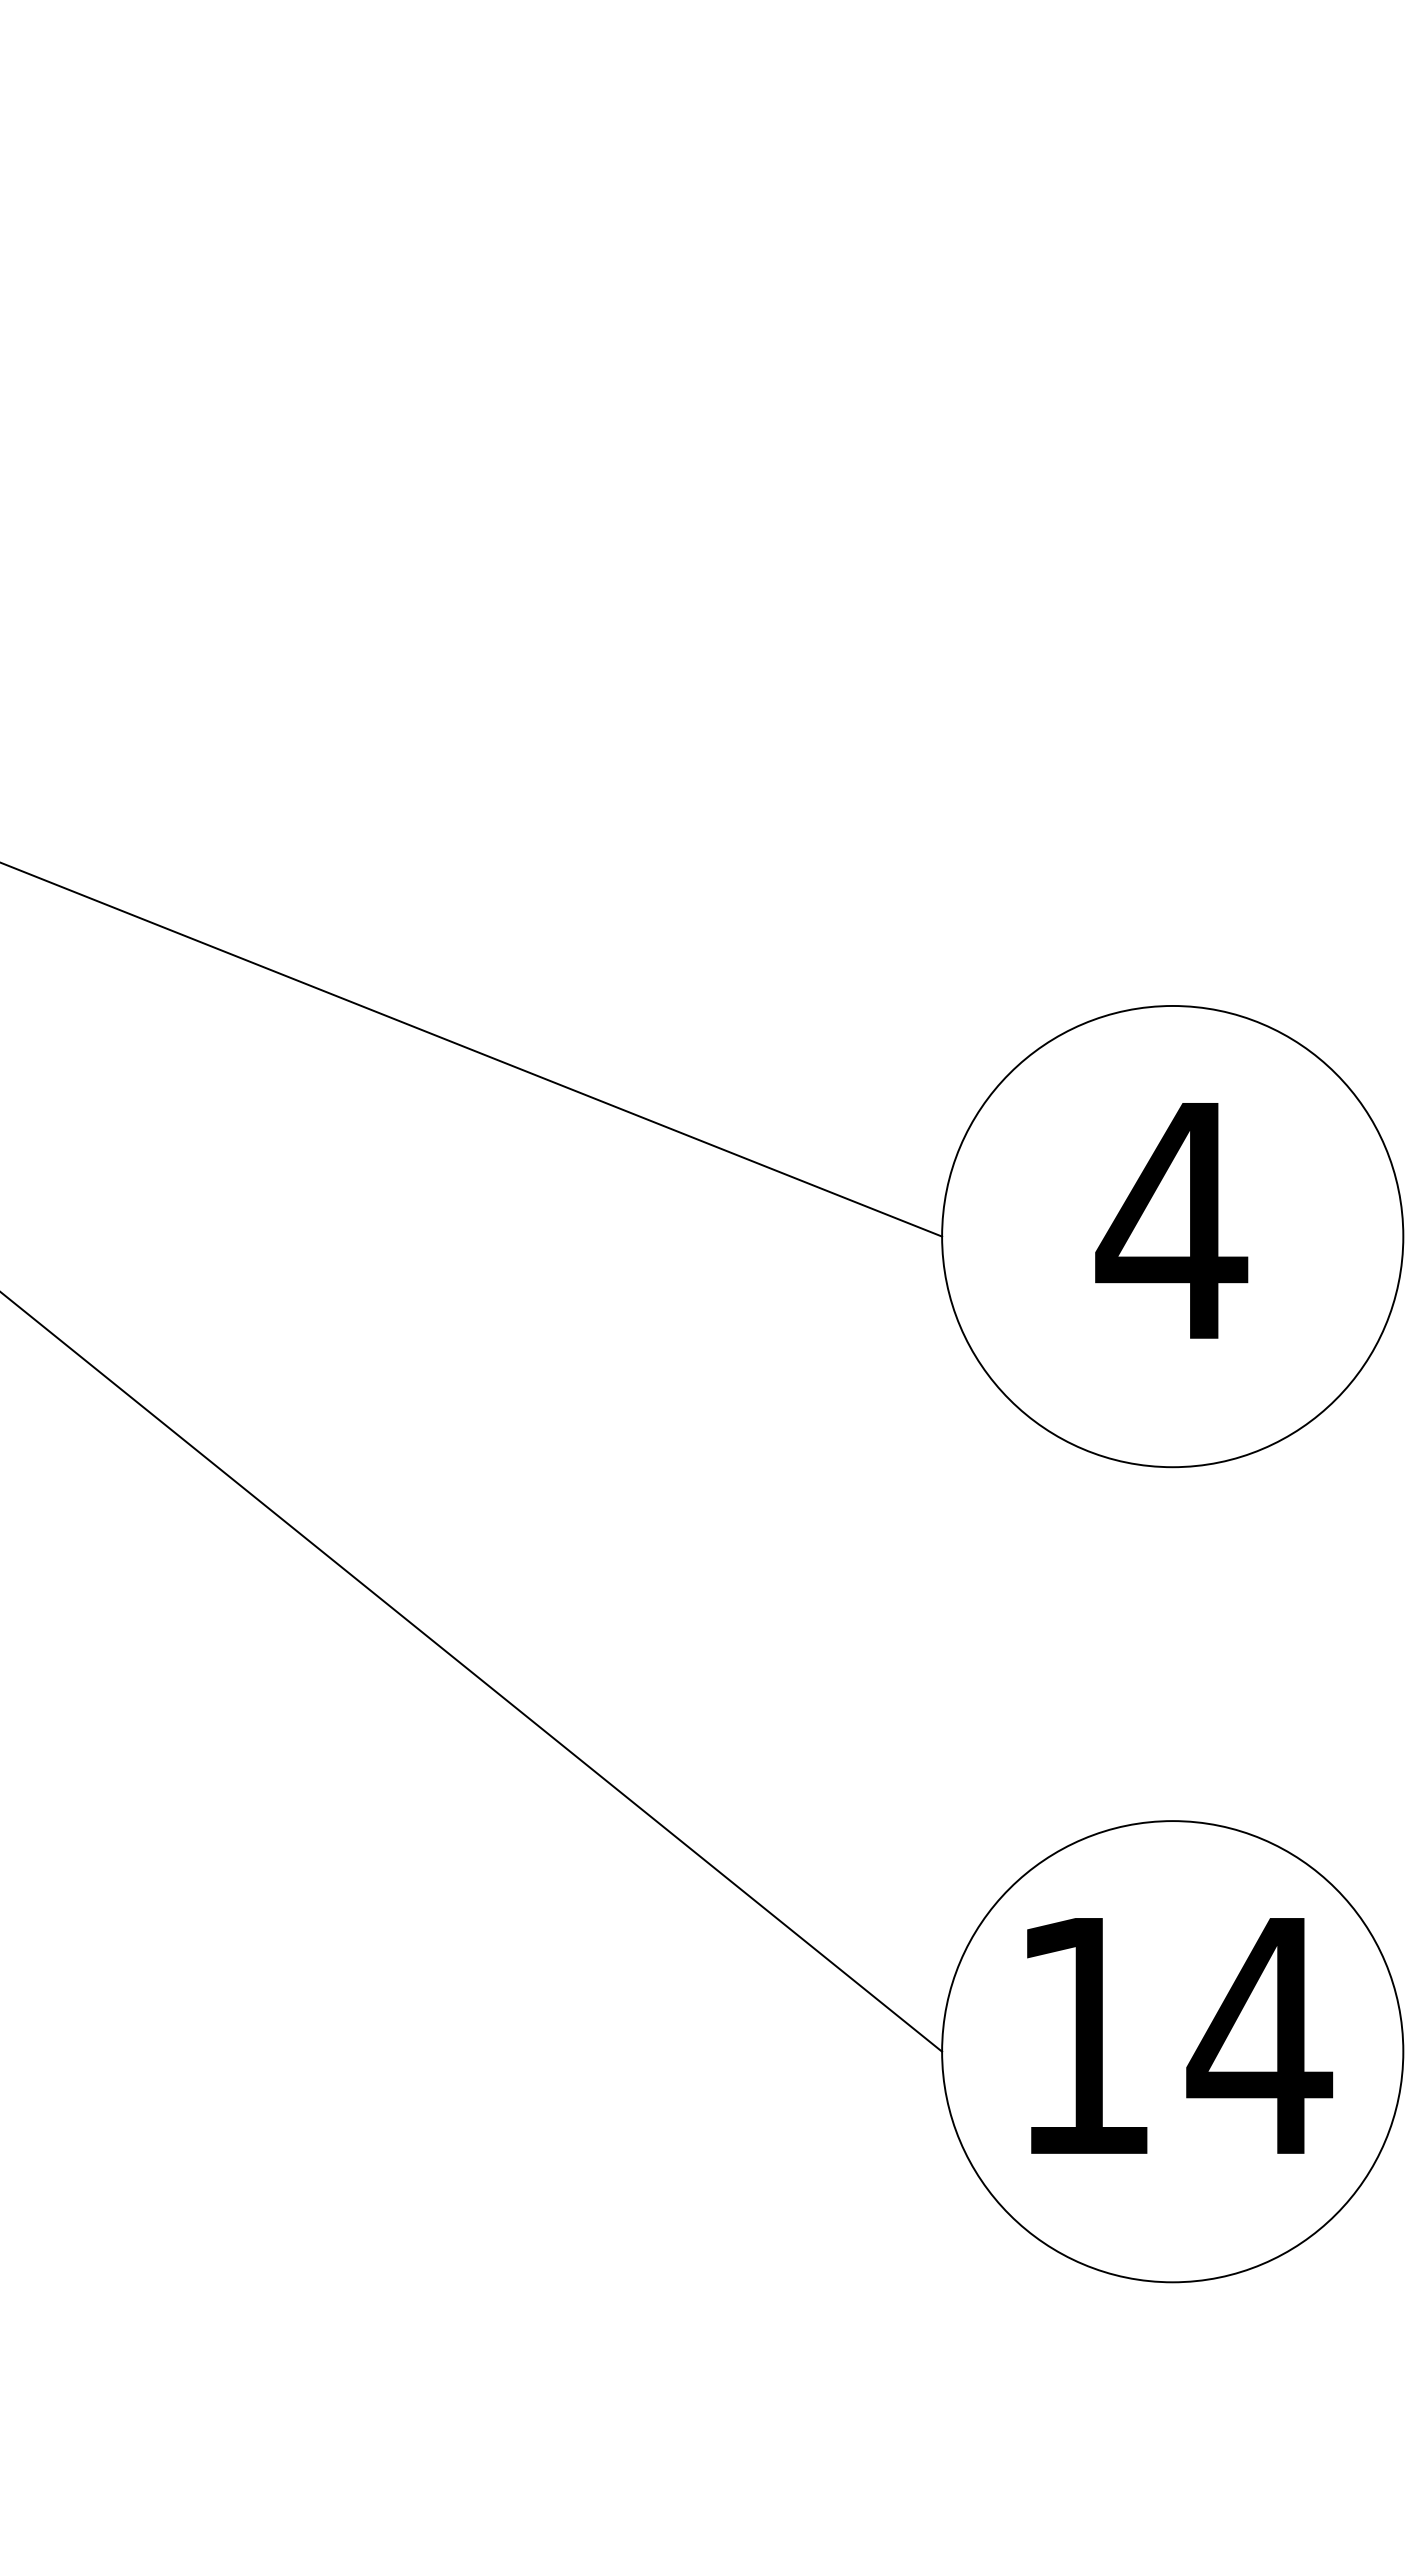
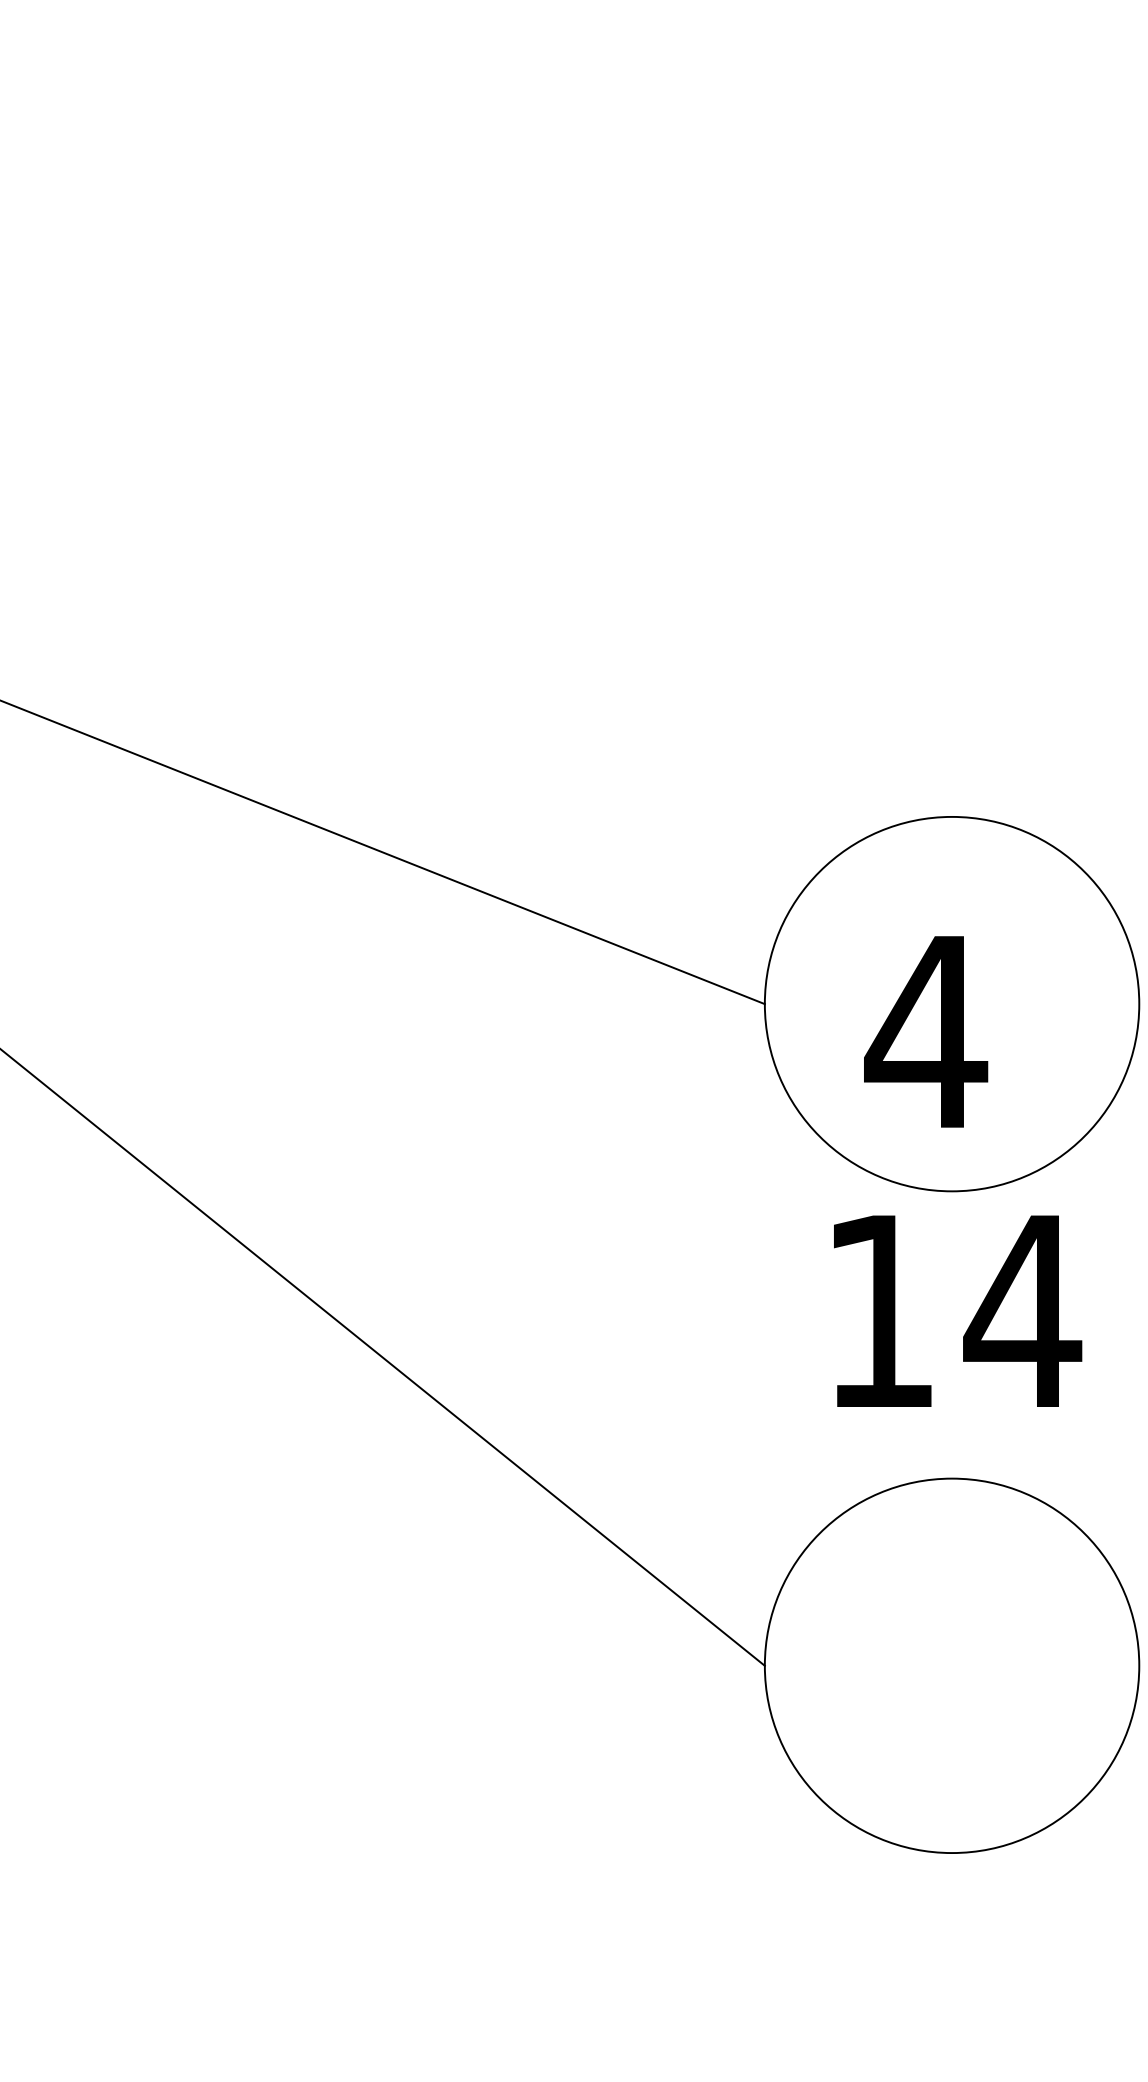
text: (1171, 1220) -> (925, 1031), moved
text: (1180, 2035) -> (958, 1310), moved

